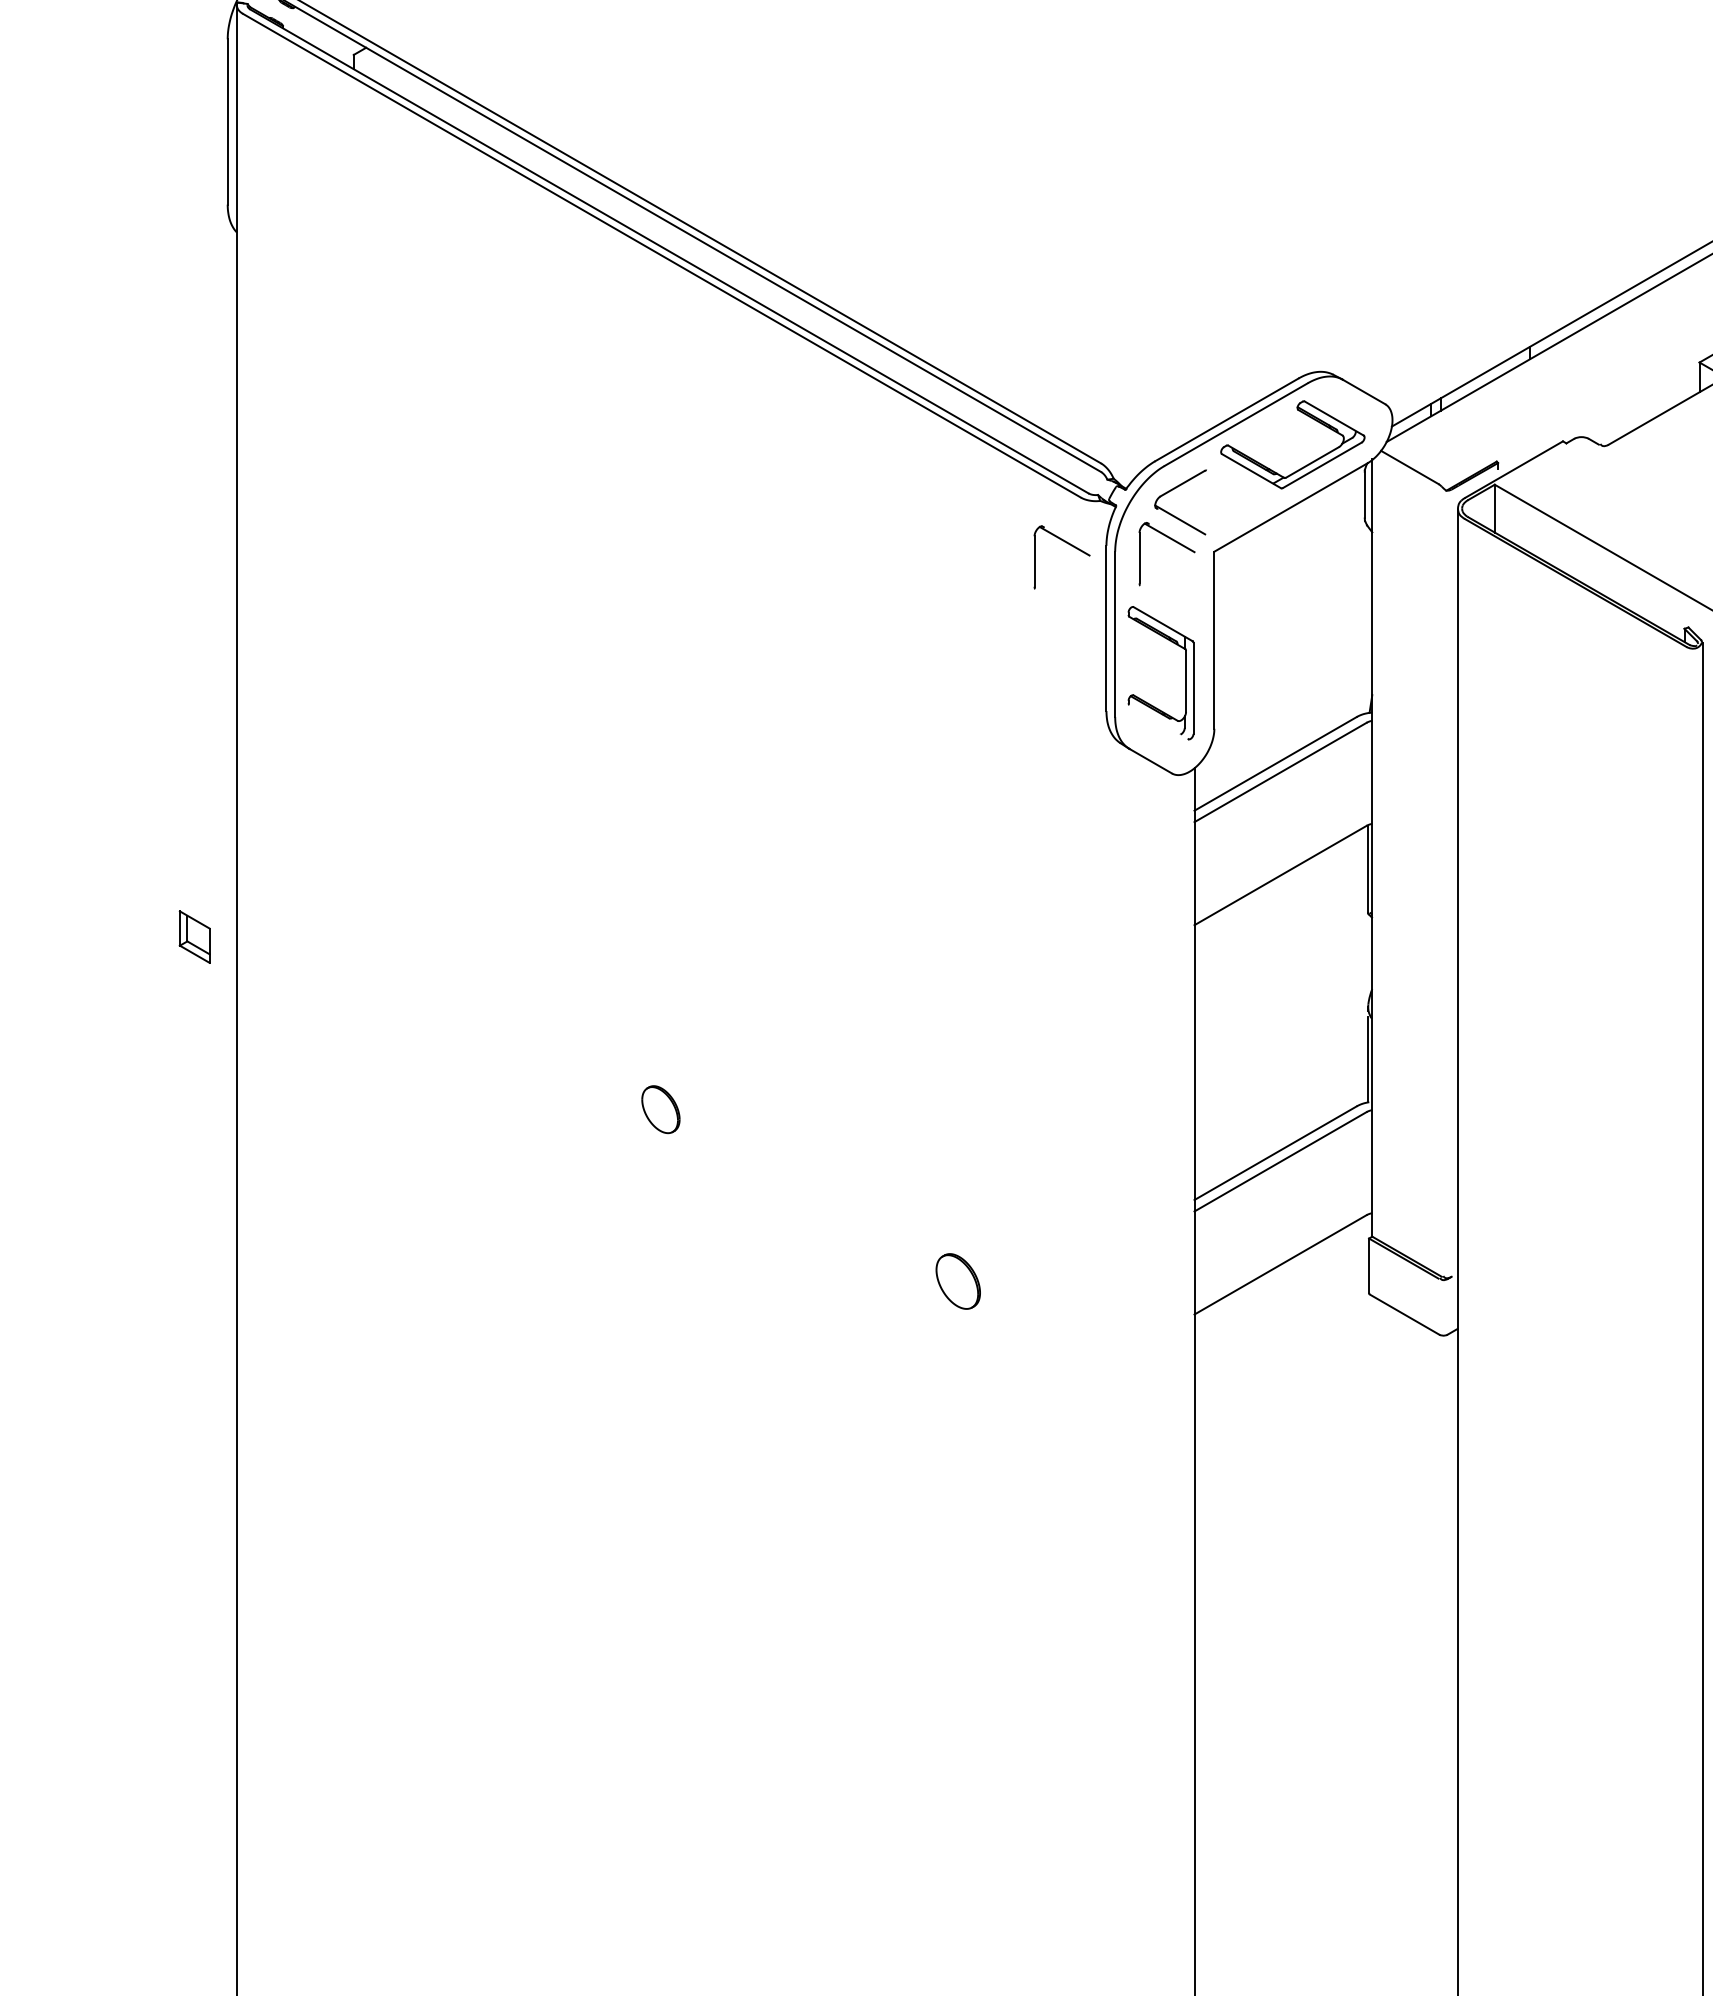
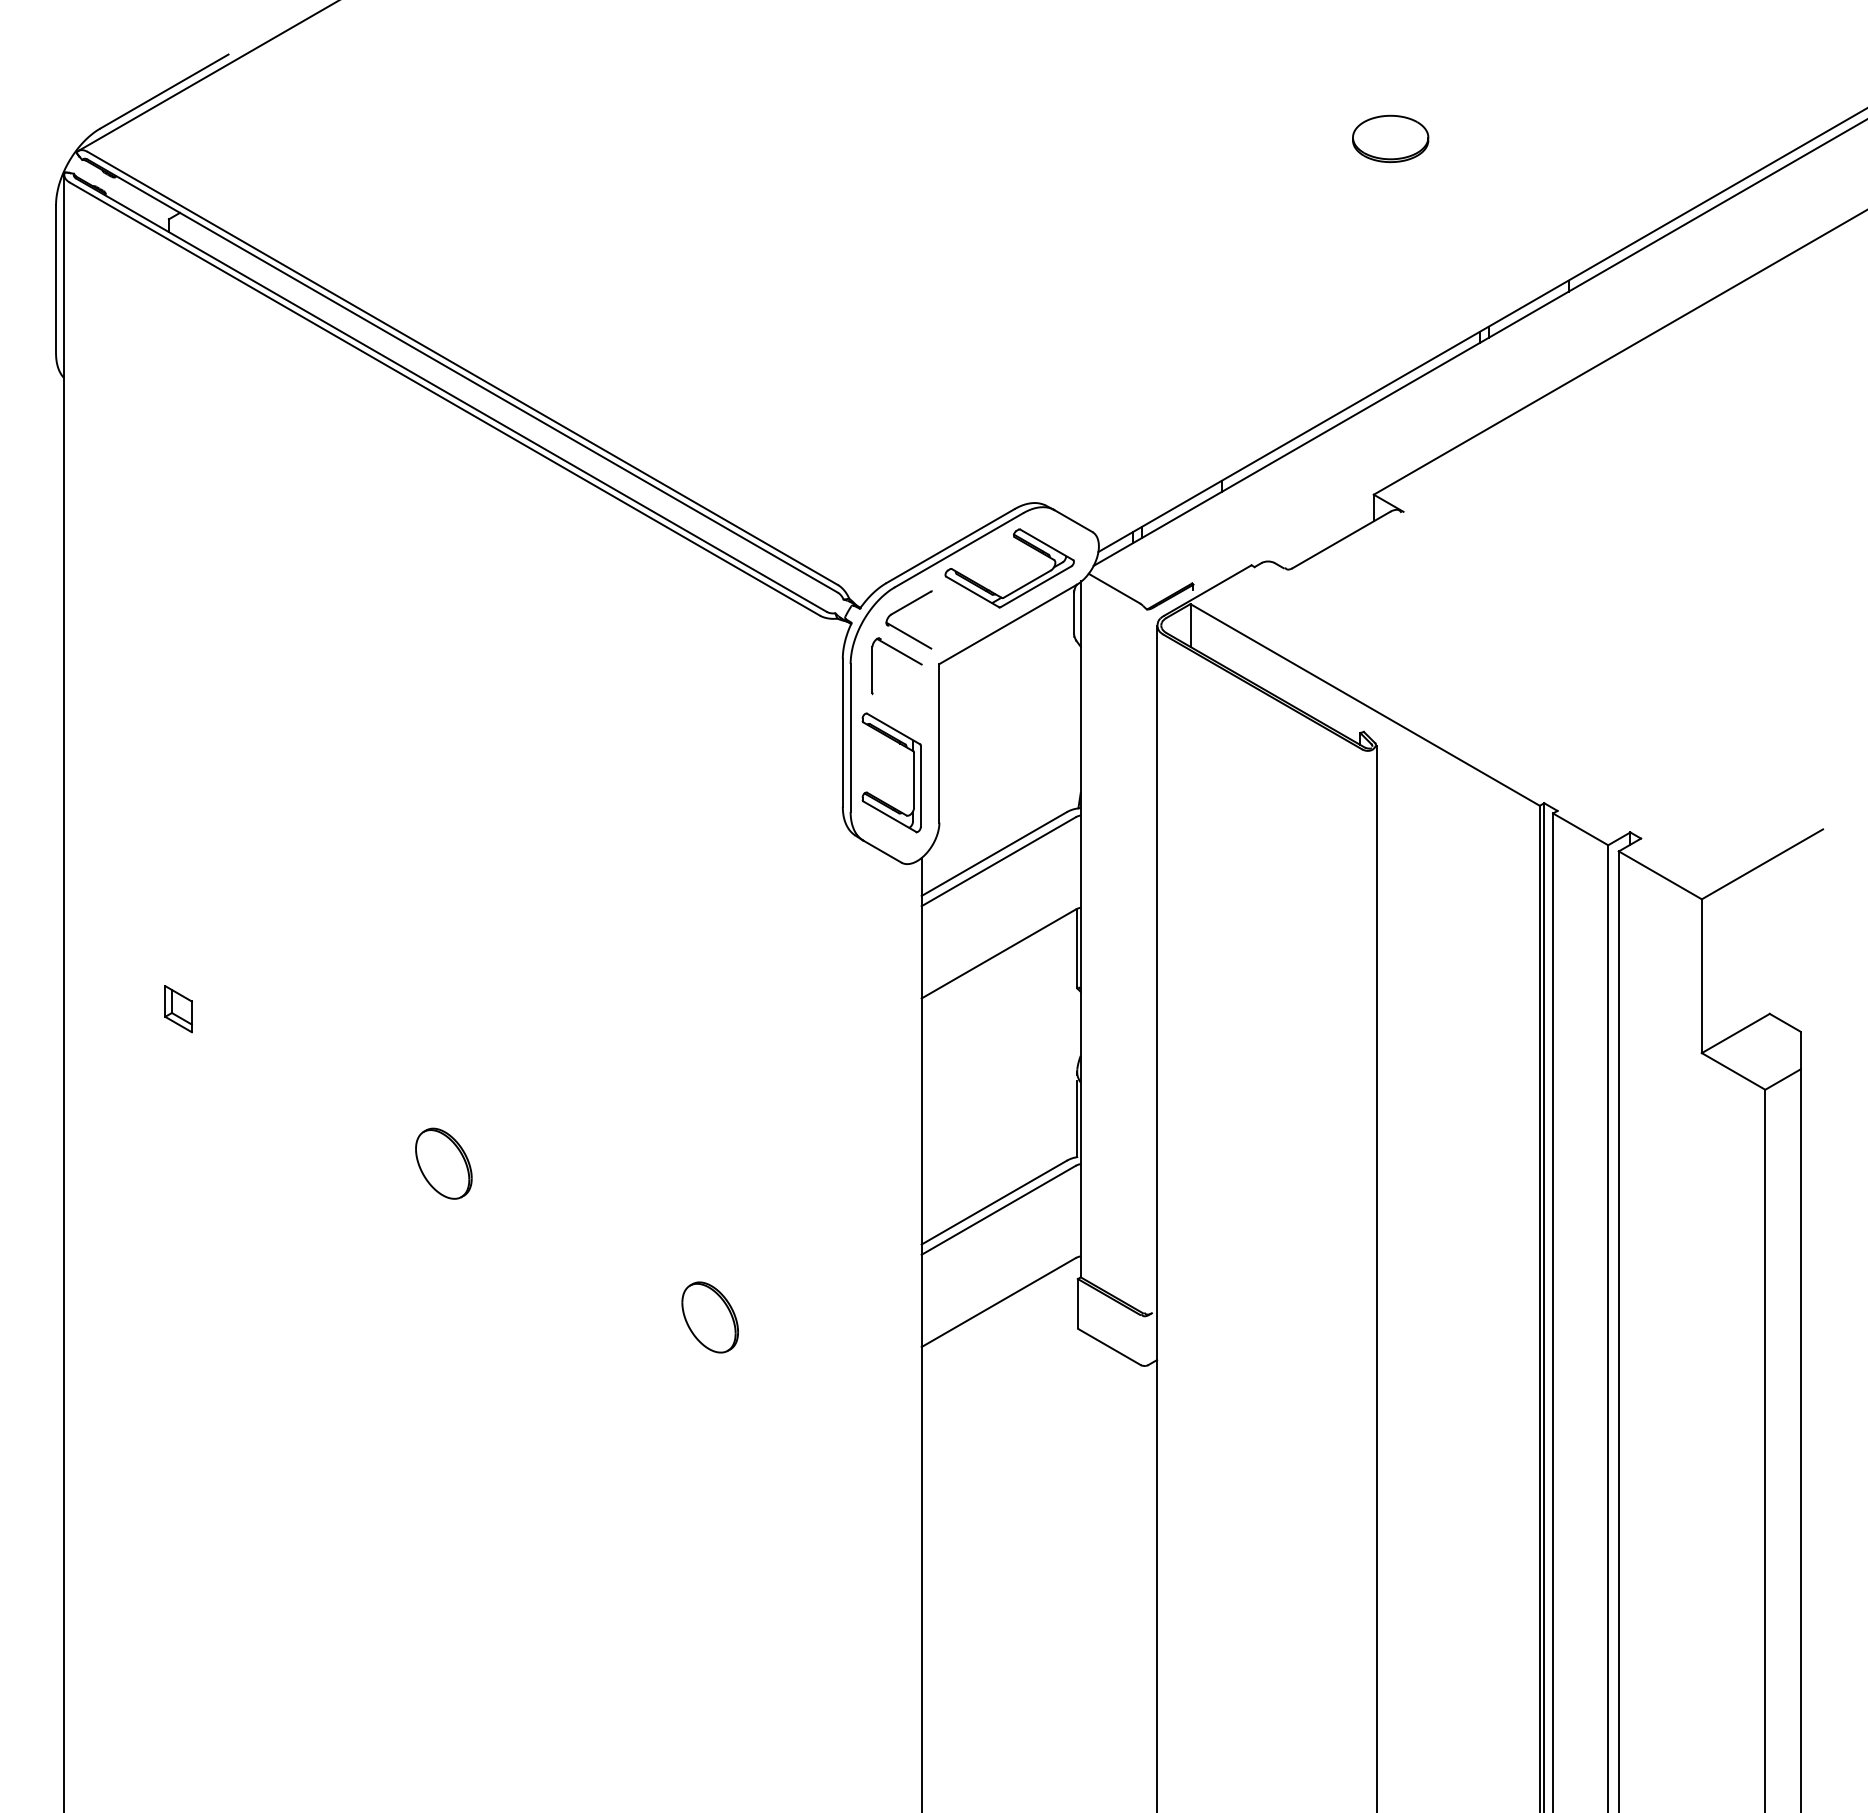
part: (1069, 545) -> (809, 658), removed
line: (1158, 721) -> (889, 816), added
part: (194, 937) -> (178, 1009), moved
part: (660, 1109) -> (443, 1163), size x1.67
part: (957, 1281) -> (709, 1317), size x1.43

